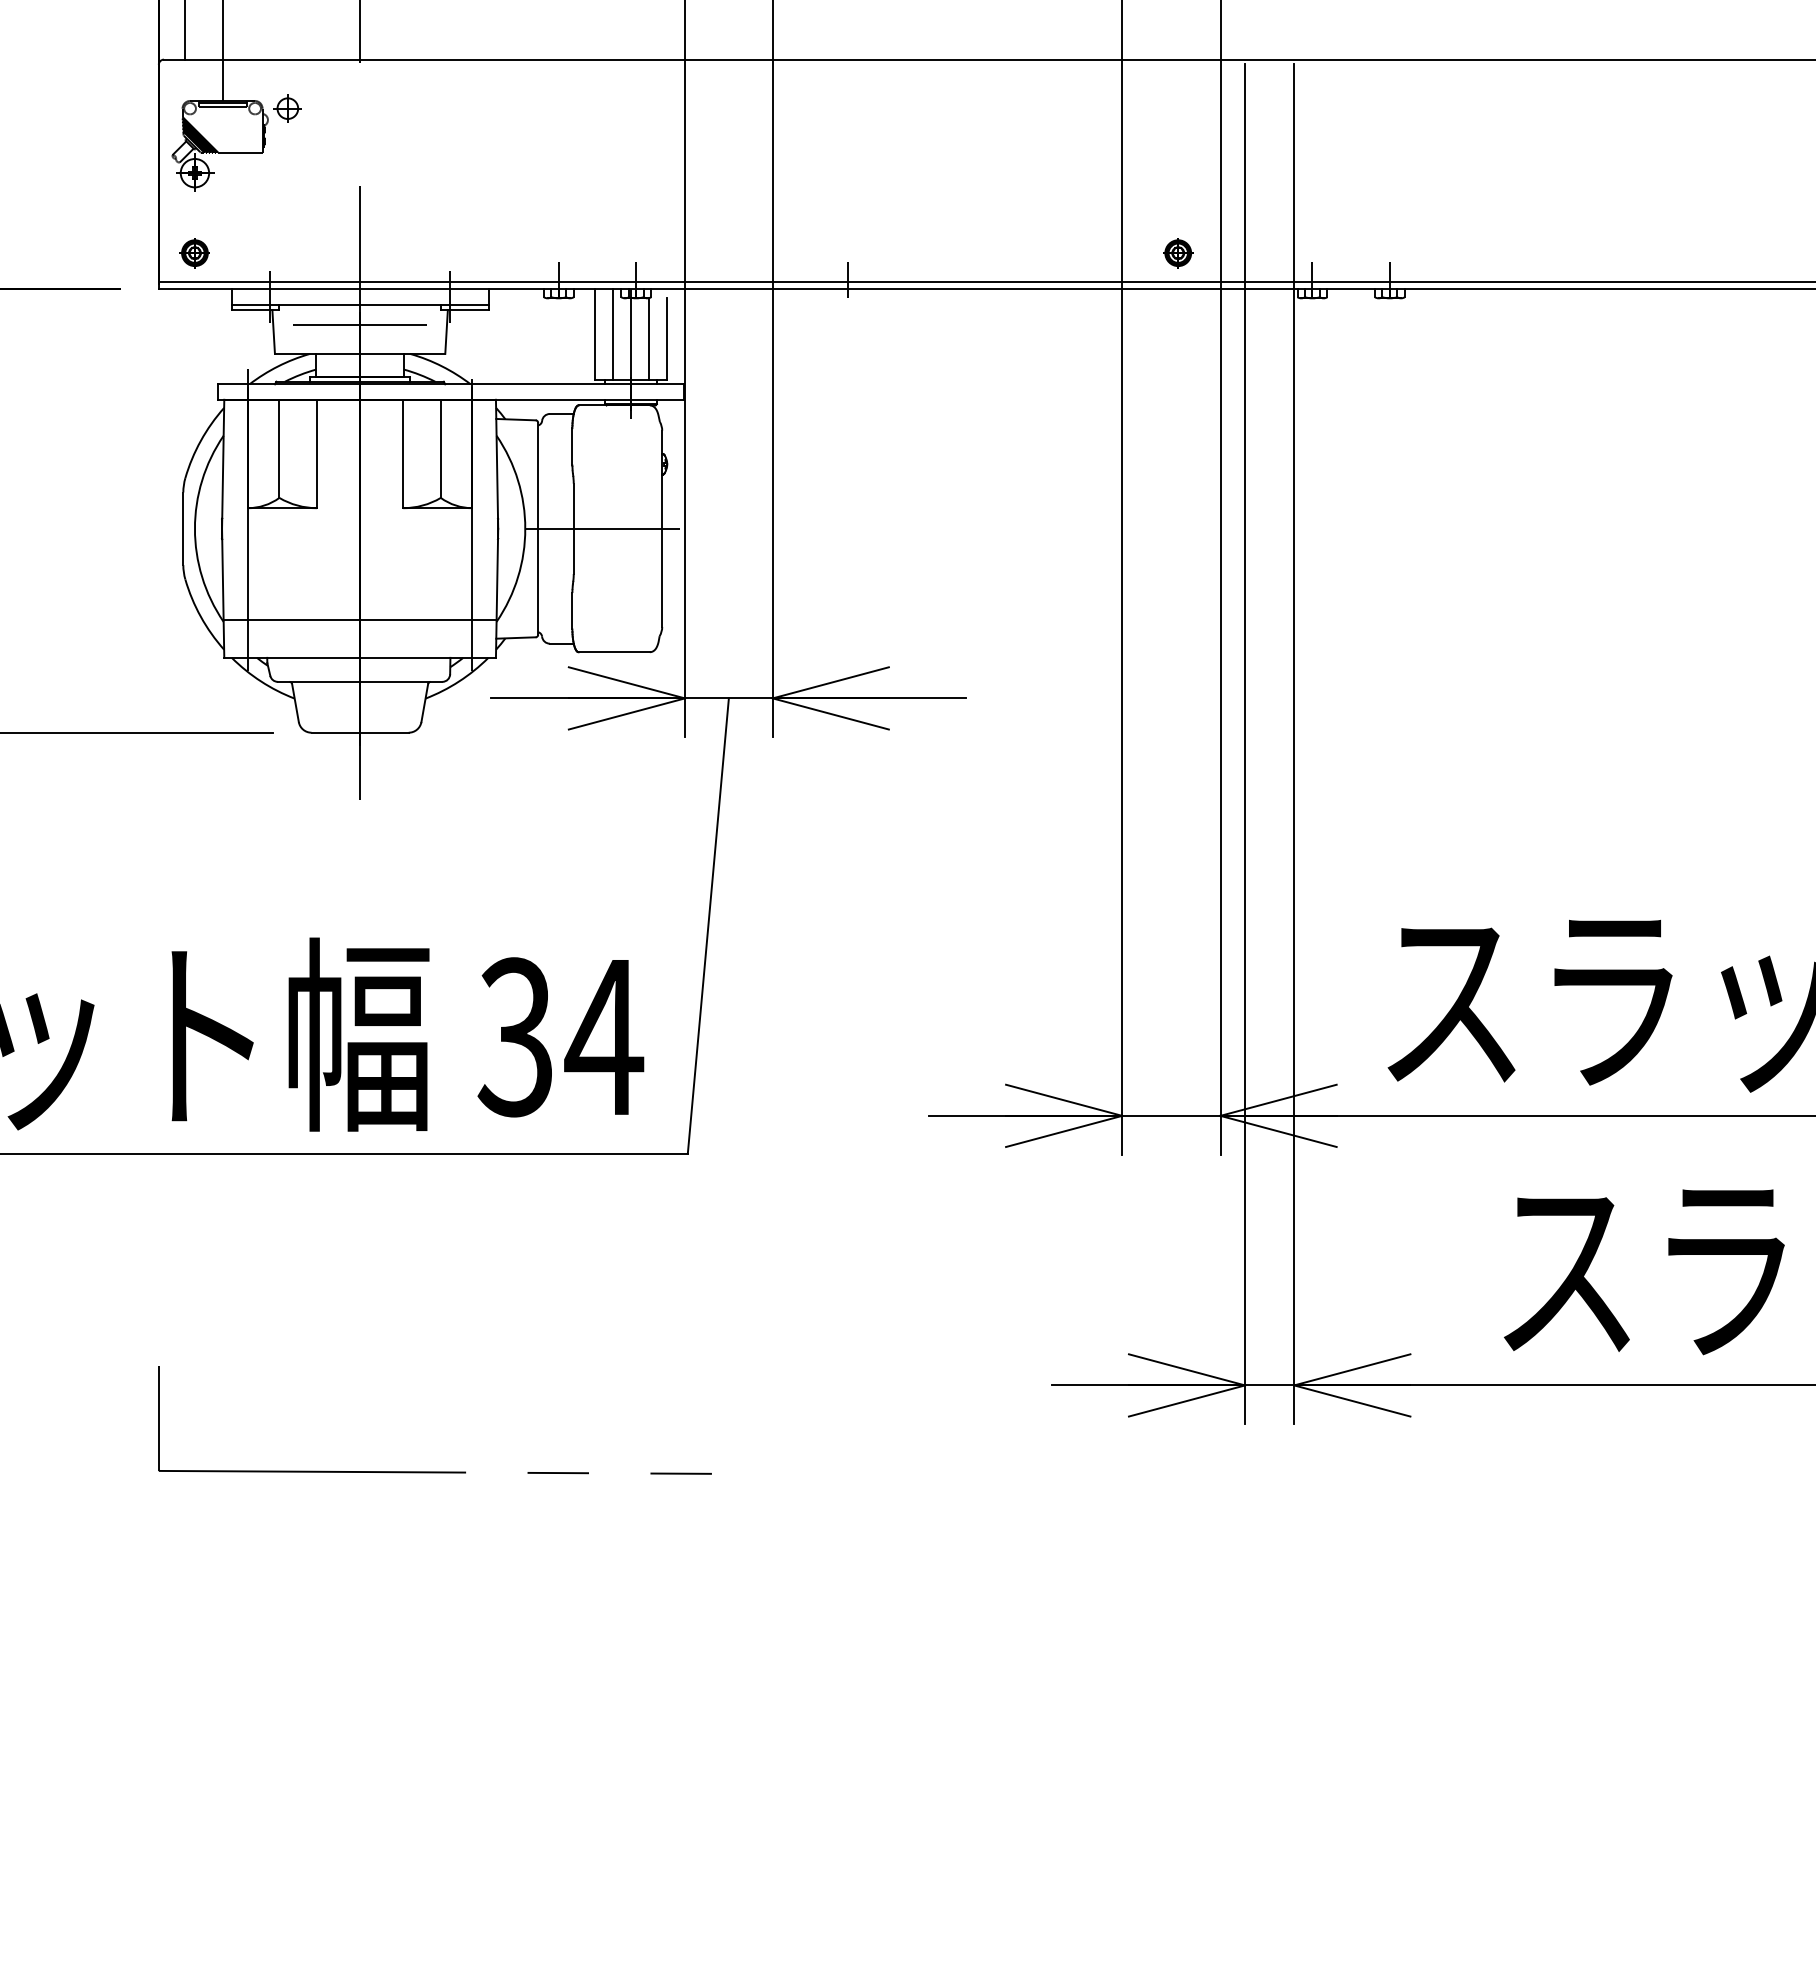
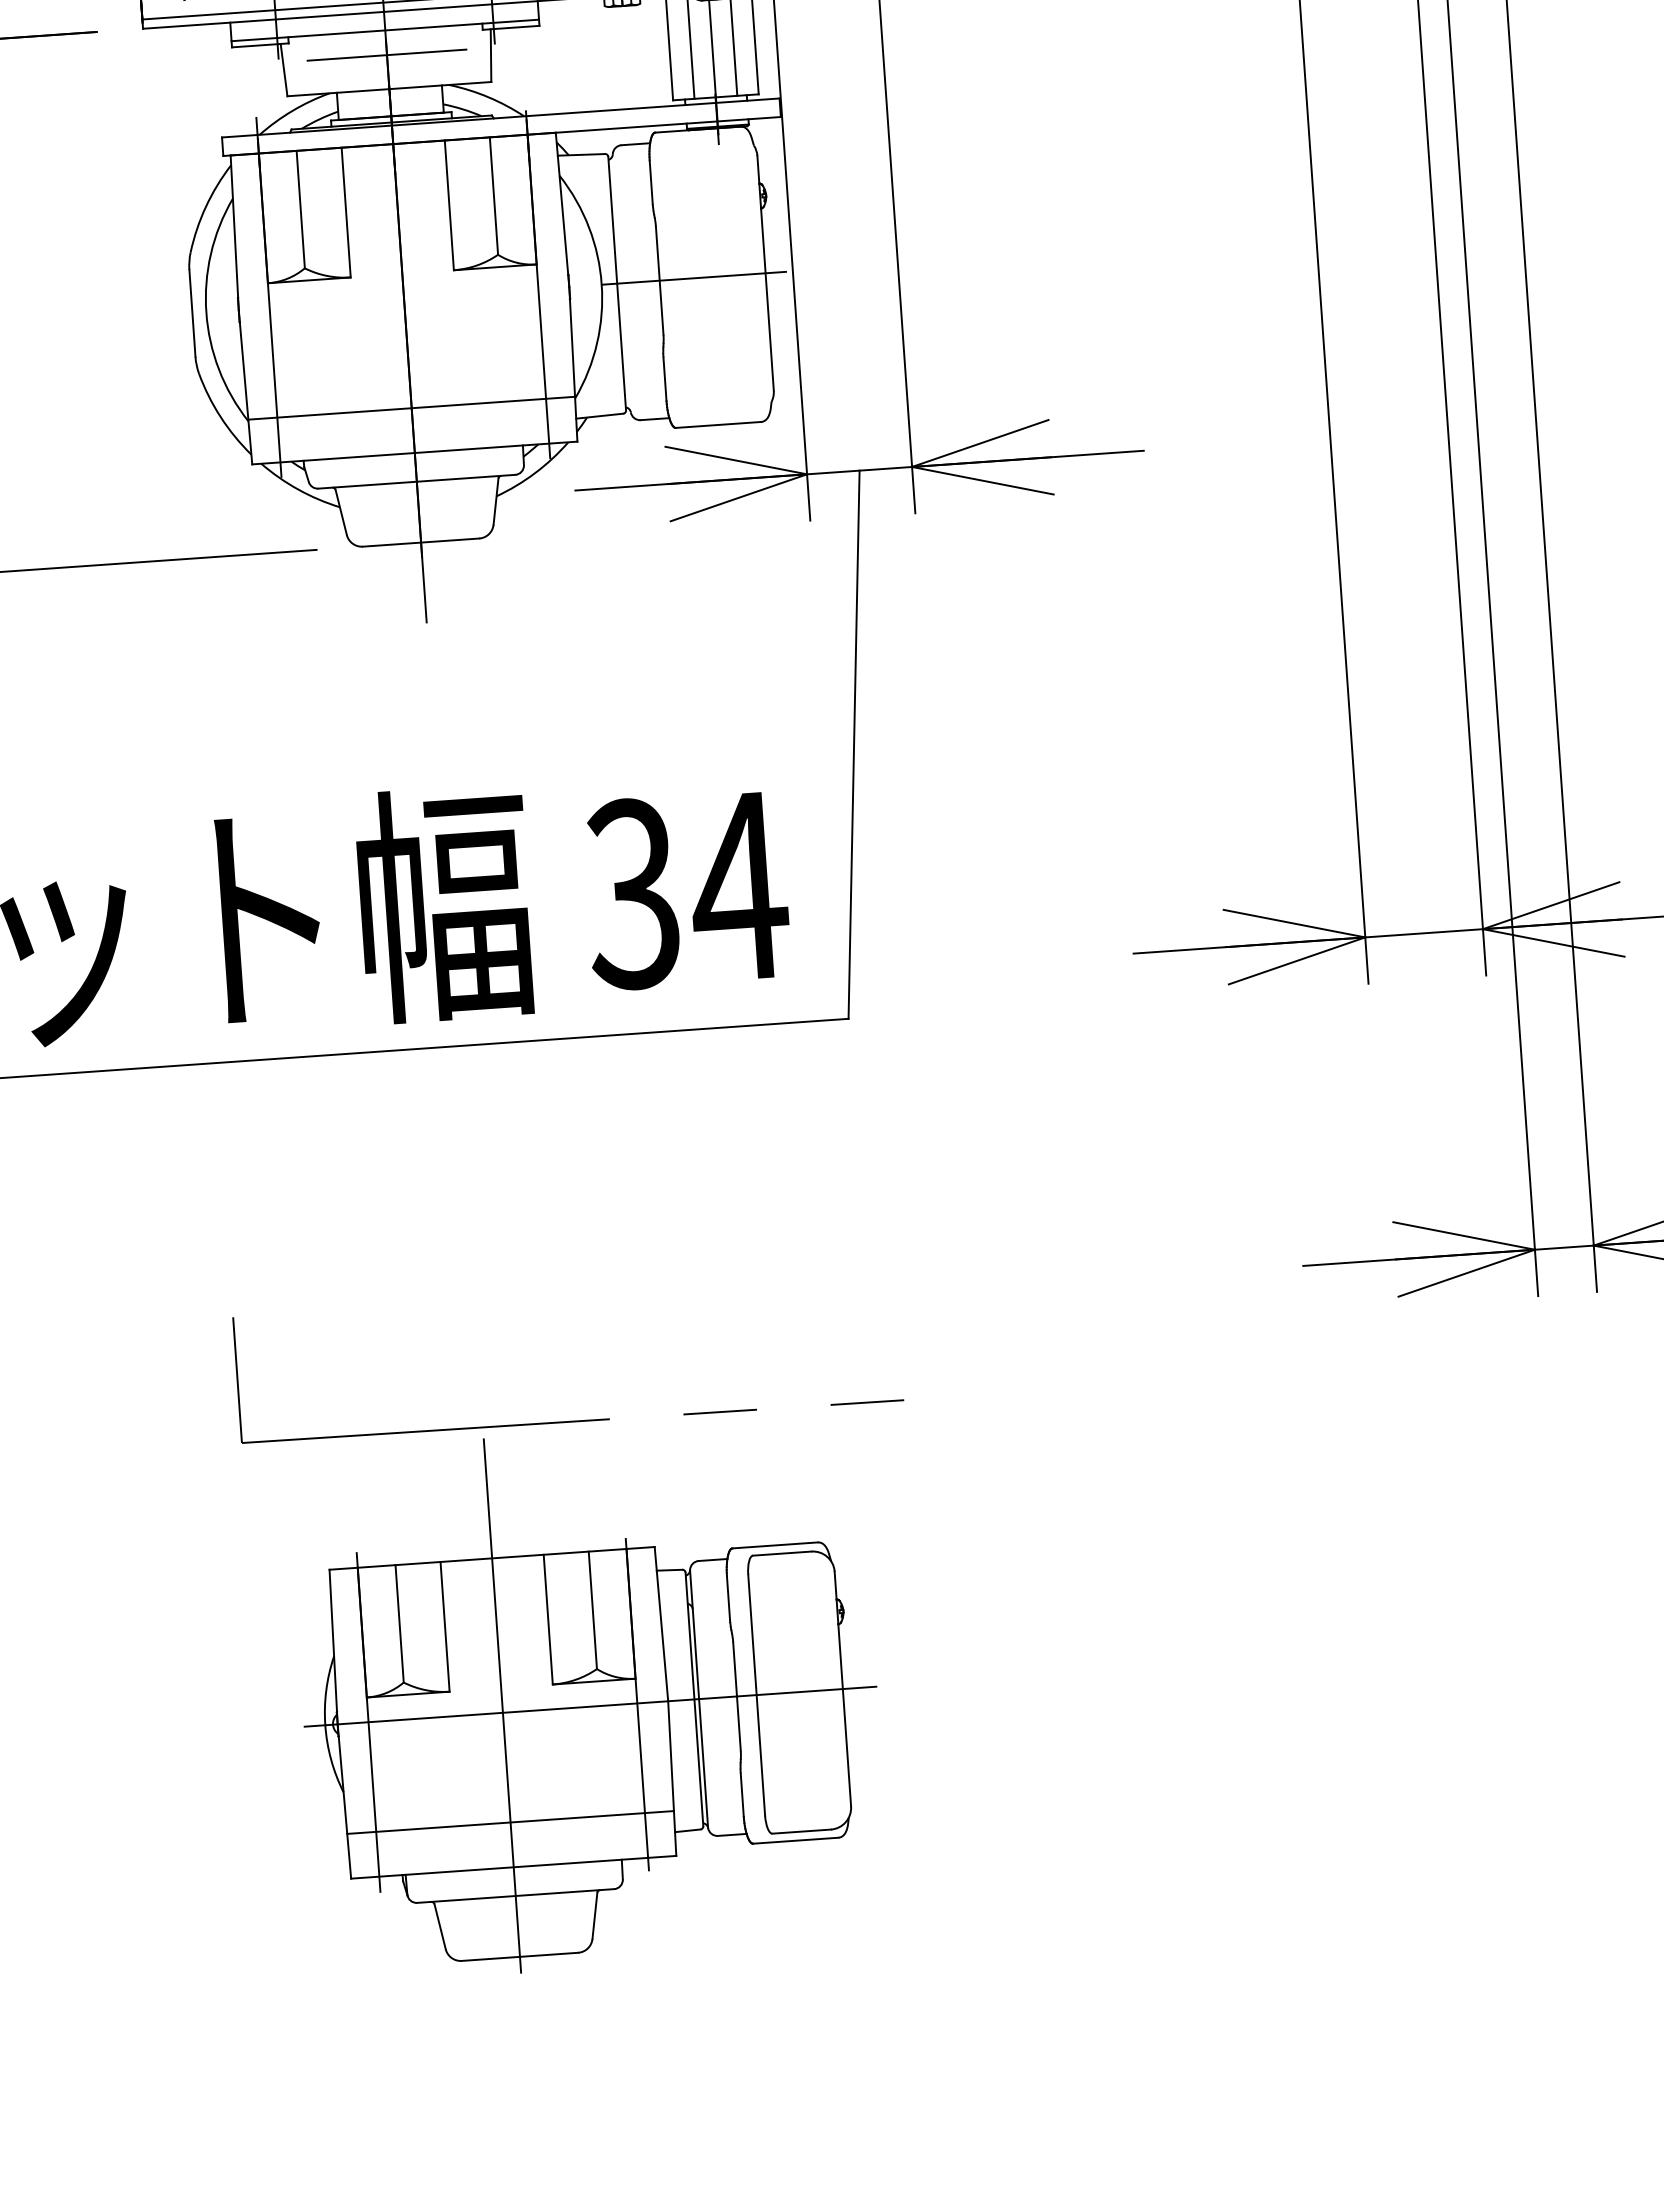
part: (433, 1704) -> (590, 1699), added

